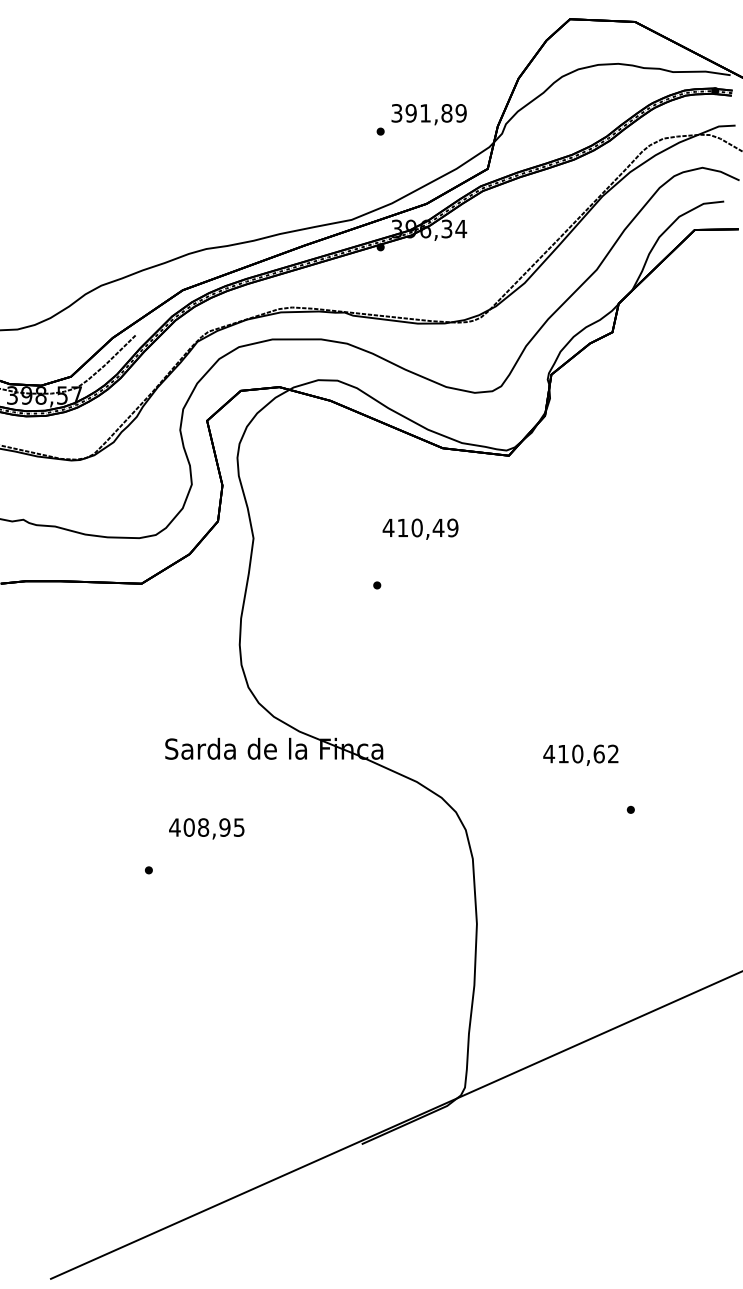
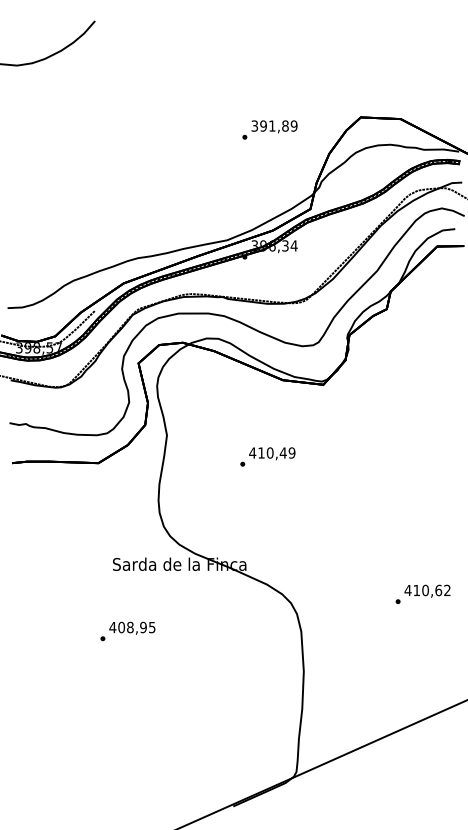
text: (420, 118) -> (269, 129), moved
text: (420, 528) -> (272, 453), moved
text: (580, 754) -> (427, 590), moved
text: (207, 827) -> (132, 627), moved

